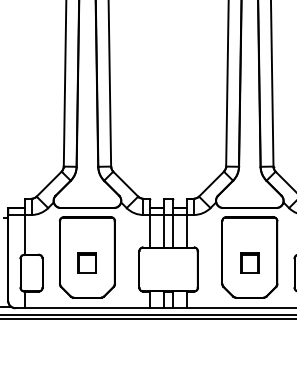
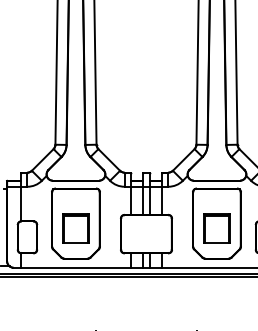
part: (86, 263) -> (75, 228), size x1.67
part: (249, 263) -> (216, 228), size x1.67

